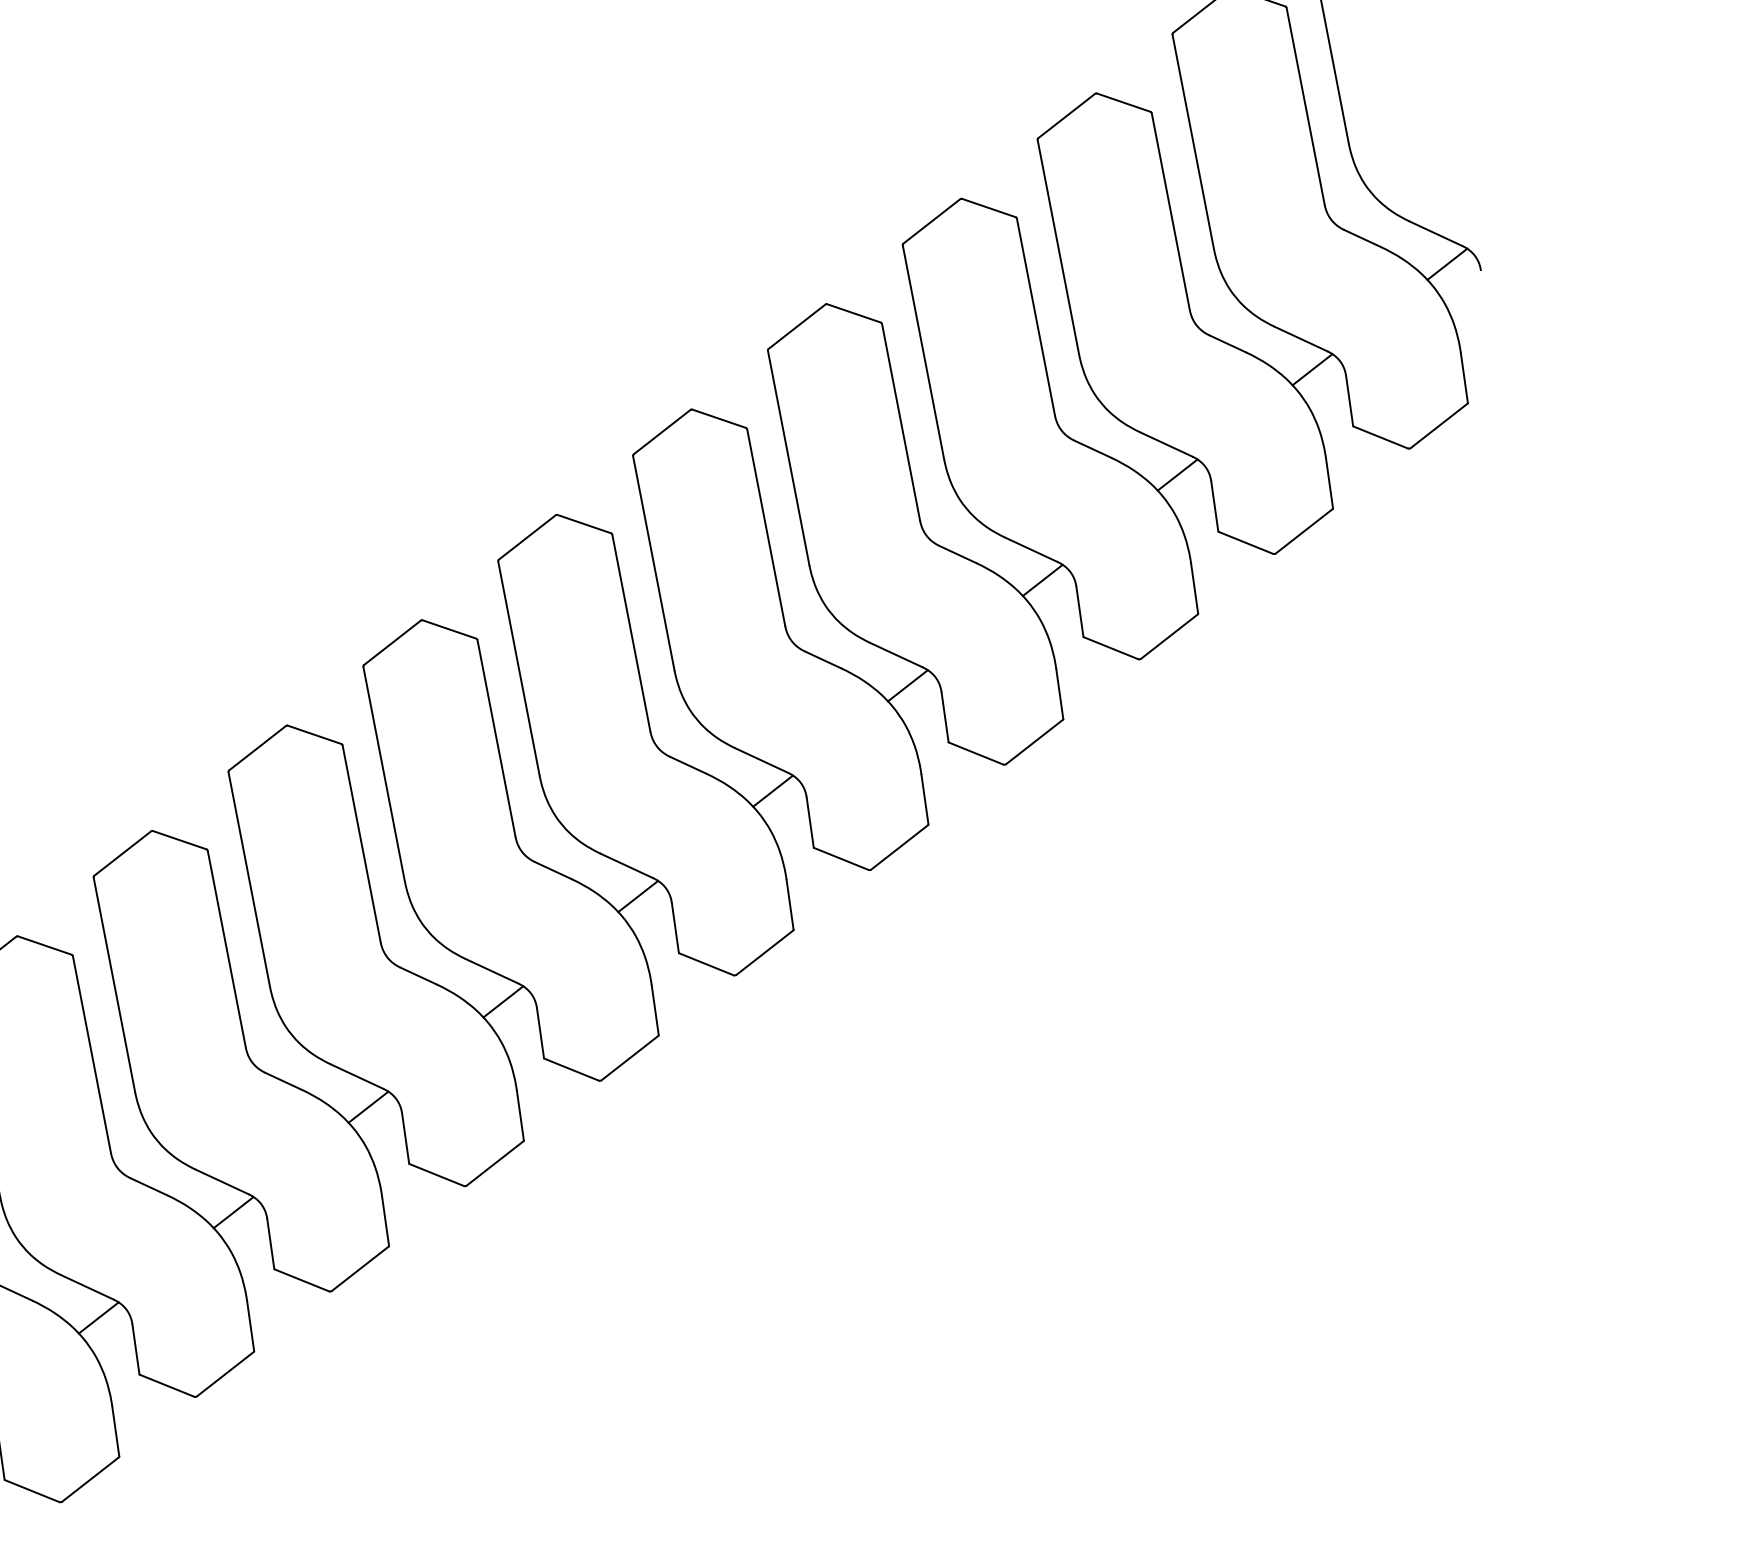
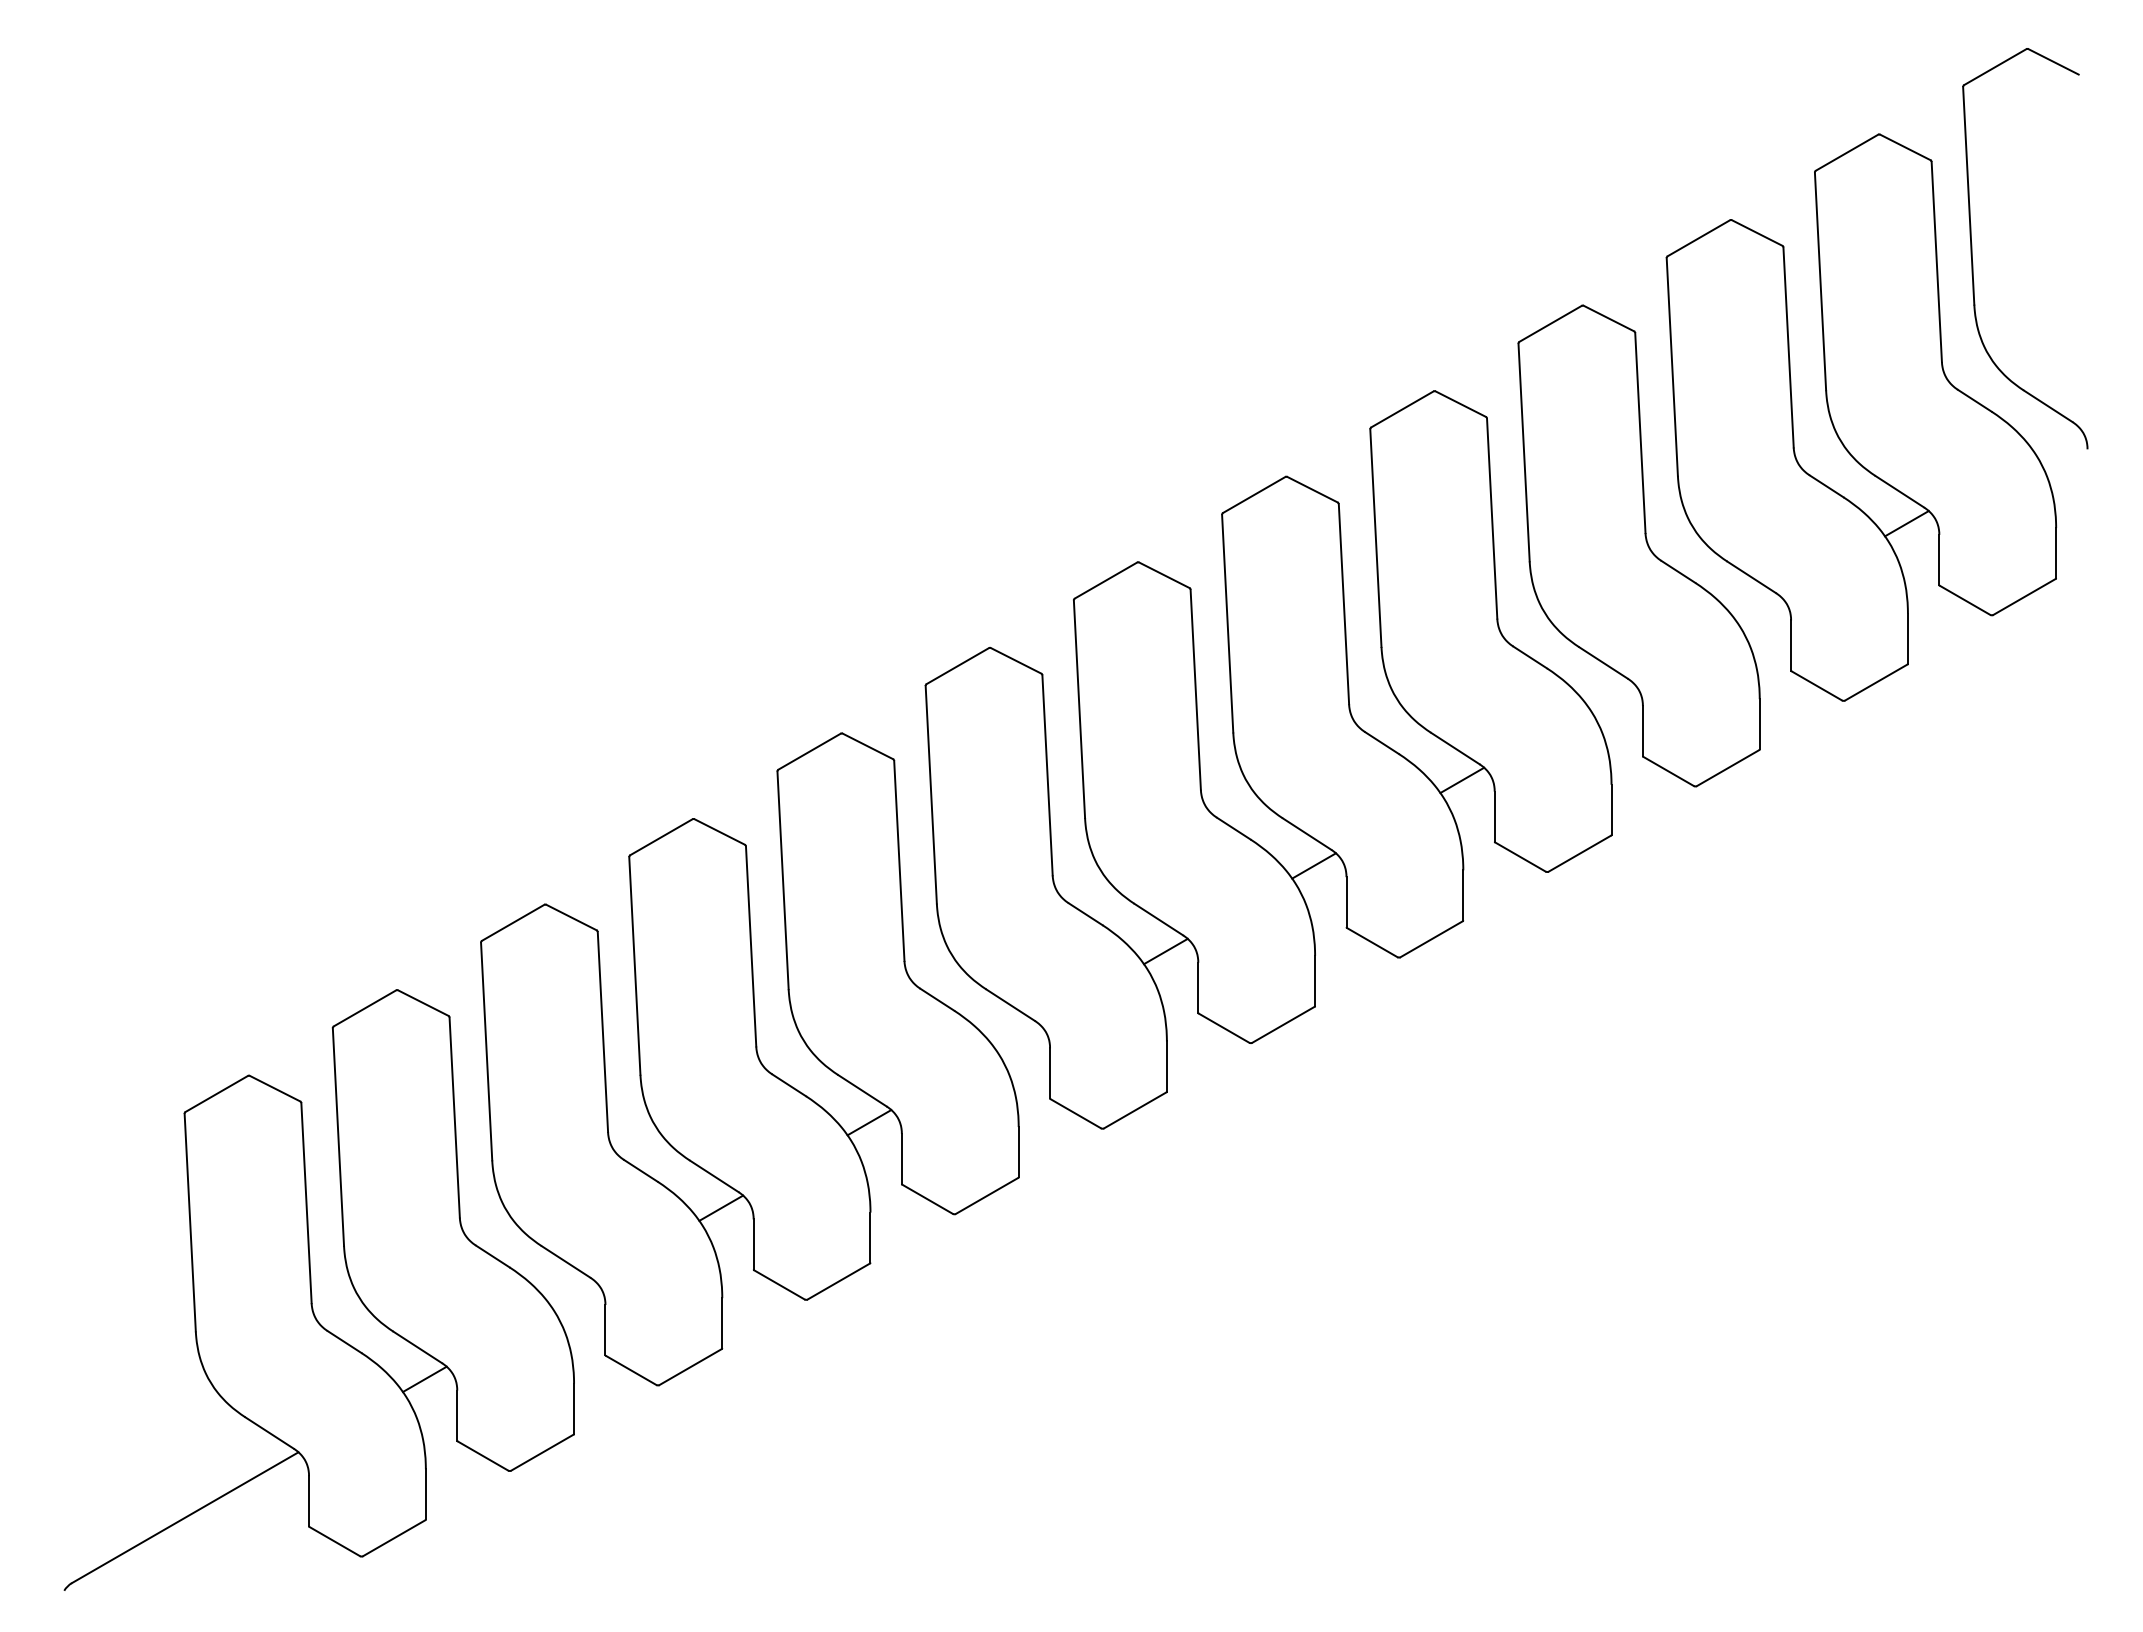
line: (1447, 263) -> (2055, 437), removed
line: (1177, 474) -> (1758, 608), removed
line: (1042, 580) -> (1610, 694), removed
line: (503, 1001) -> (1017, 1036), removed
line: (98, 1317) -> (572, 1293), removed

